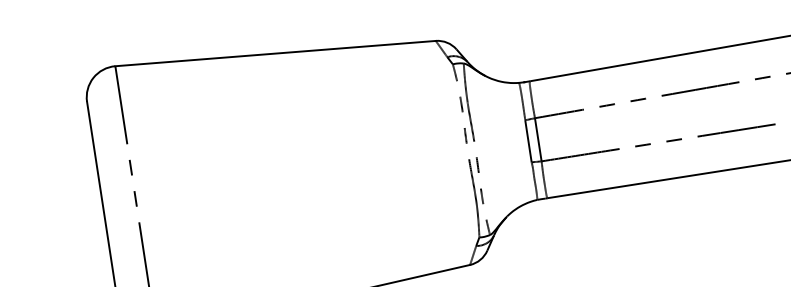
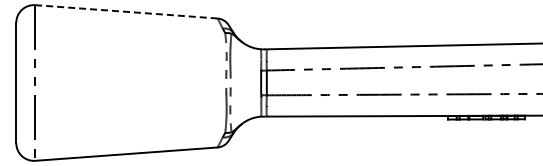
line: (275, 52) -> (126, 11), solid -> dashed

